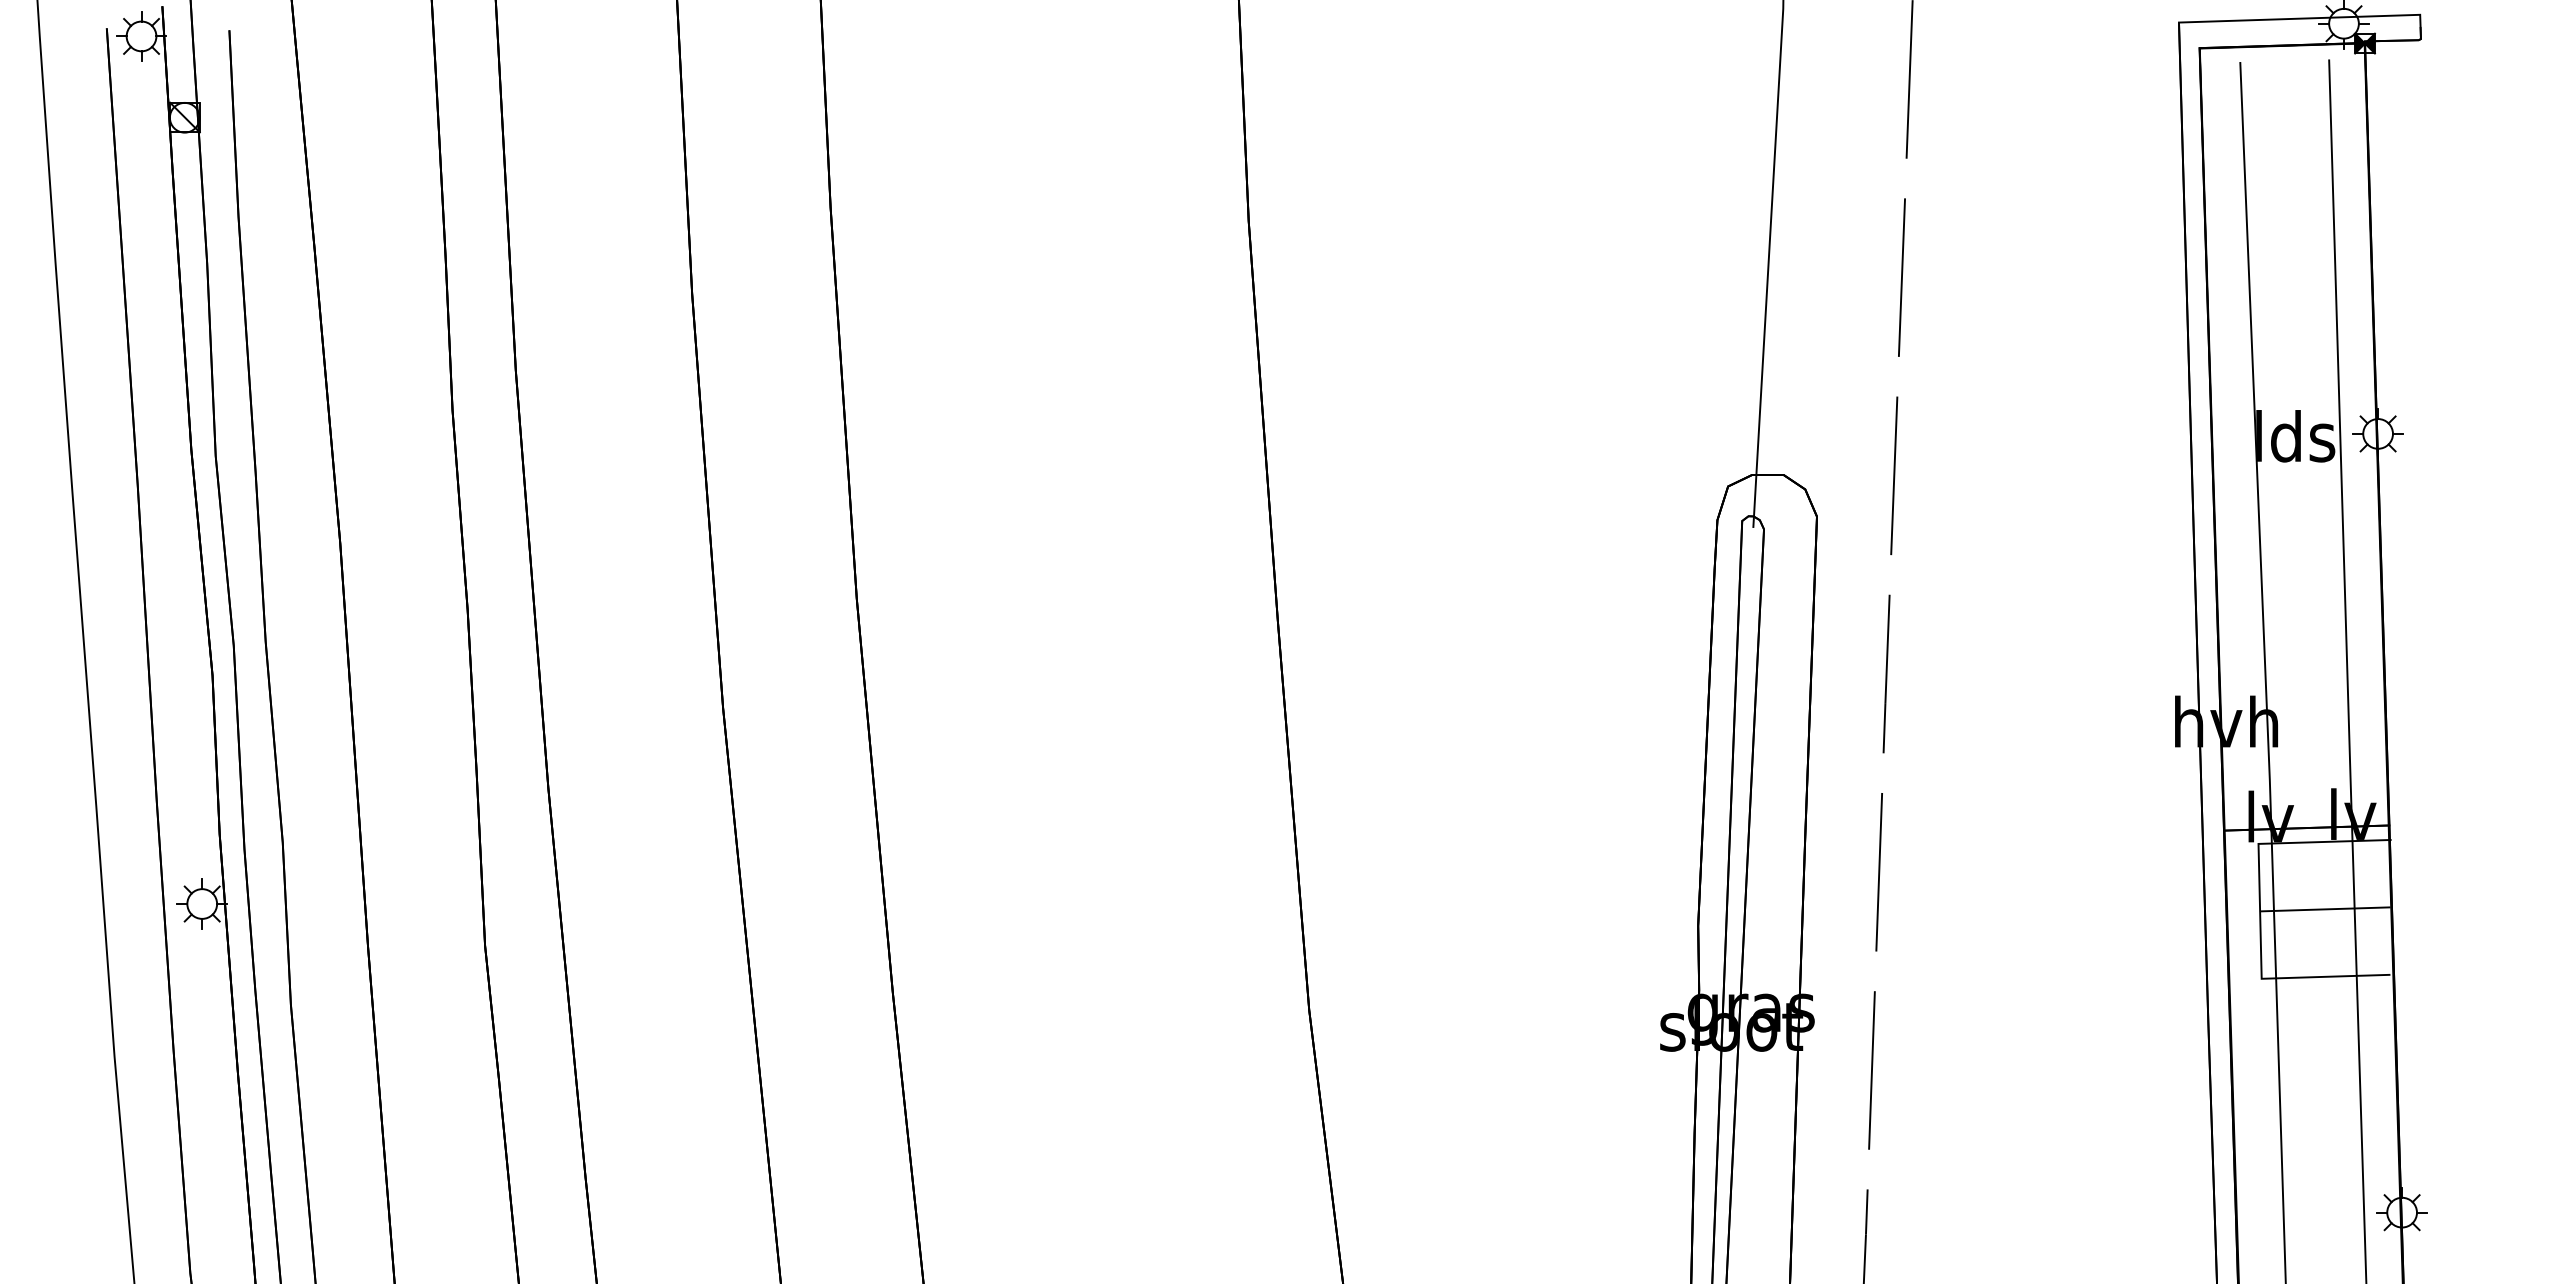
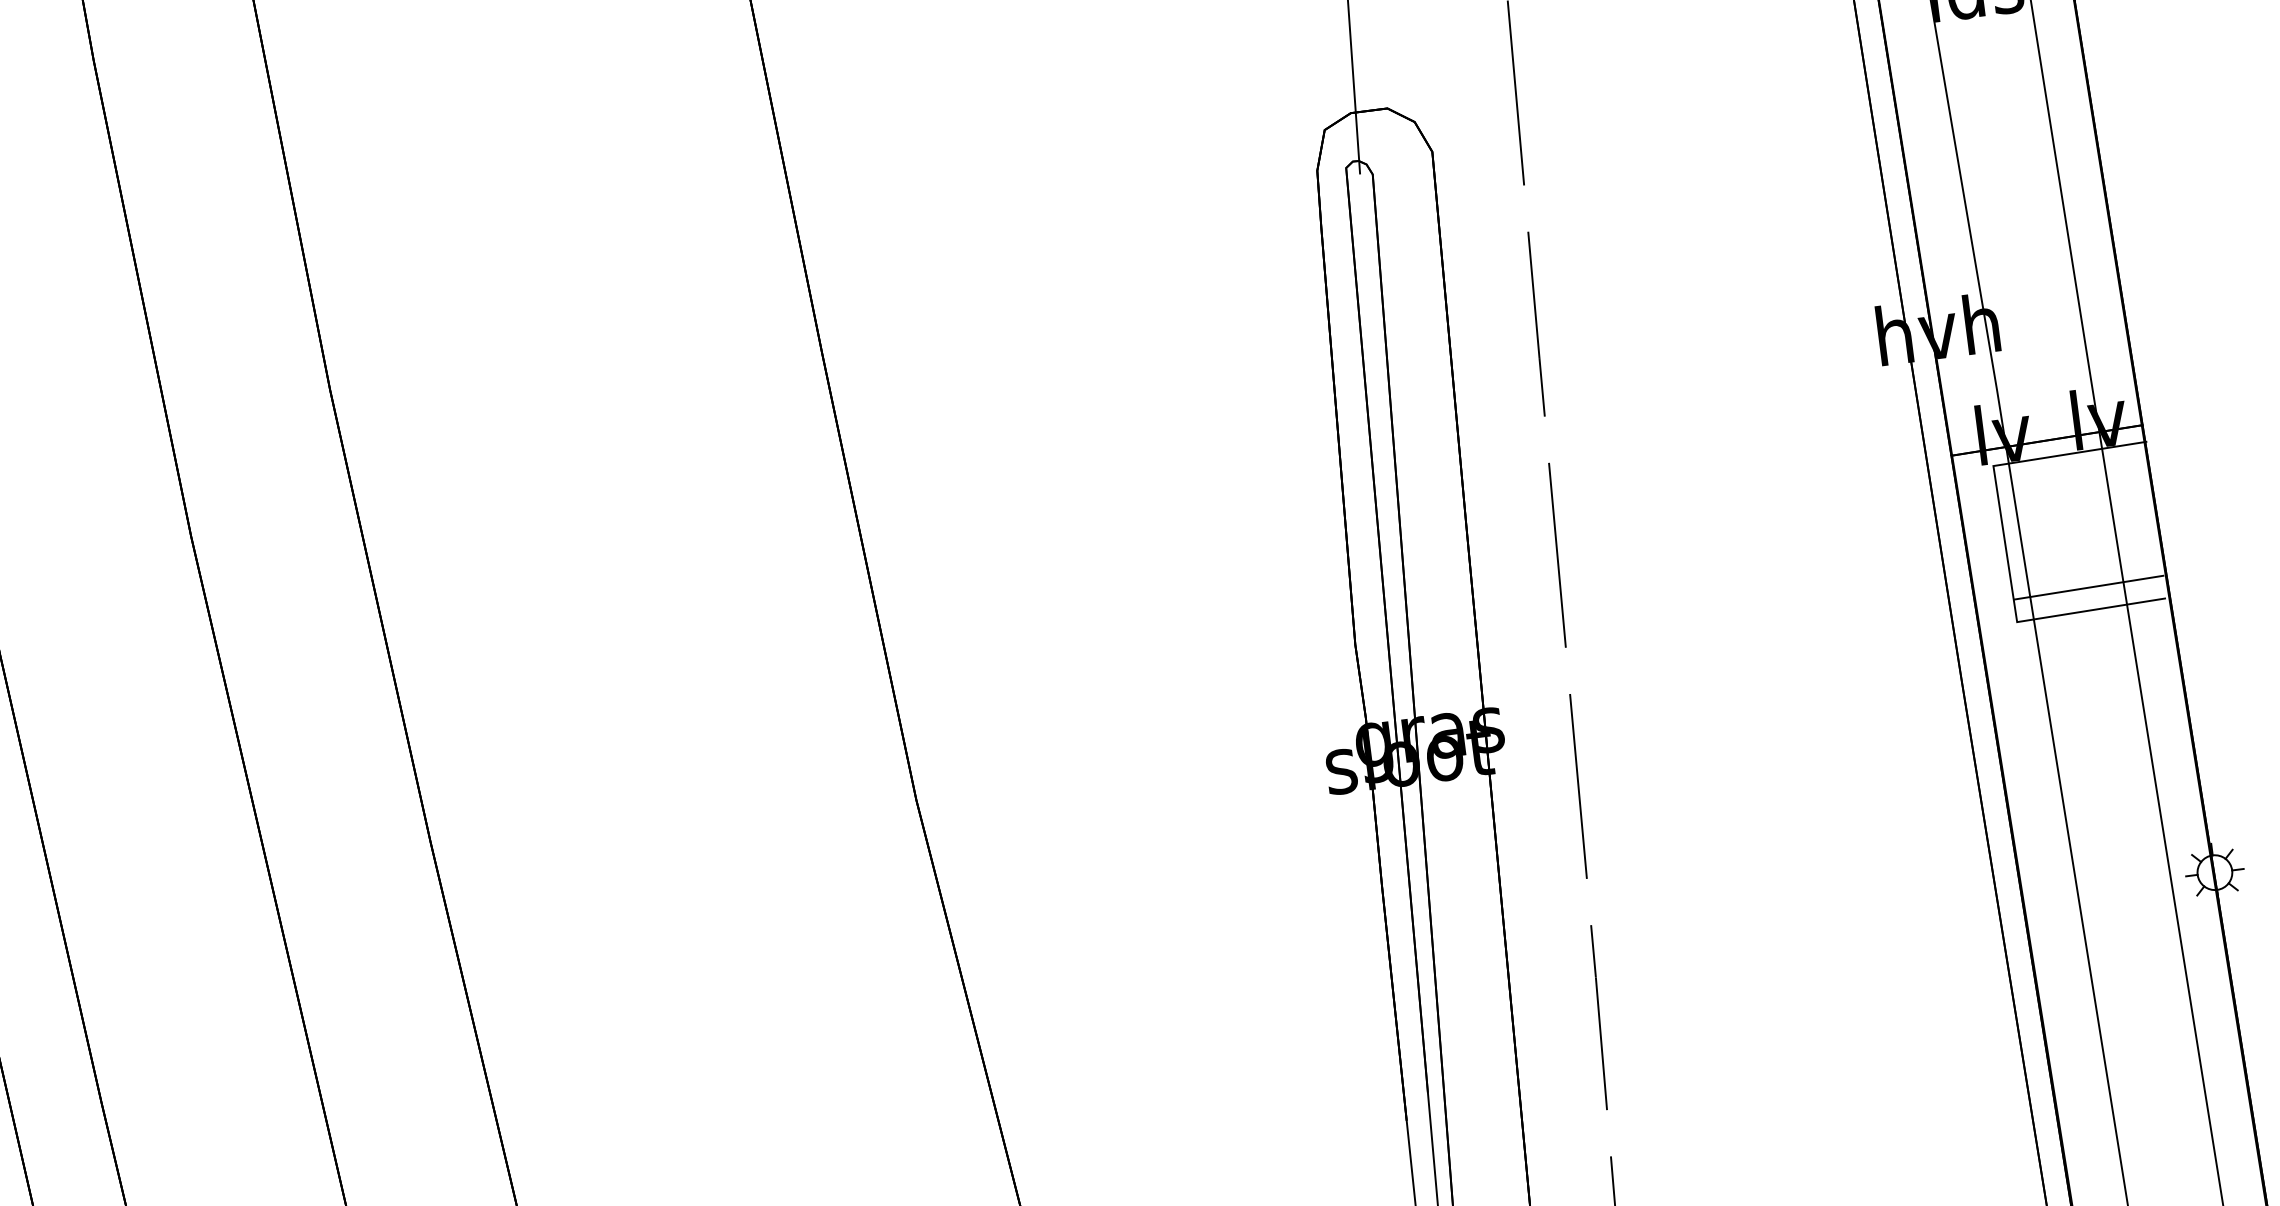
line: (2324, 909) -> (2088, 587), moved

